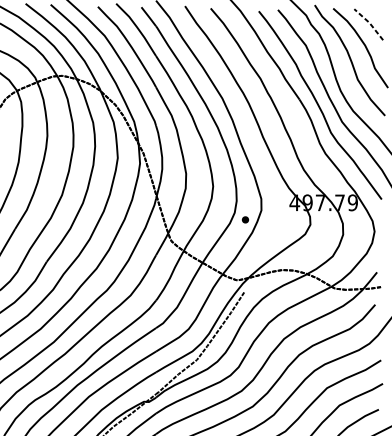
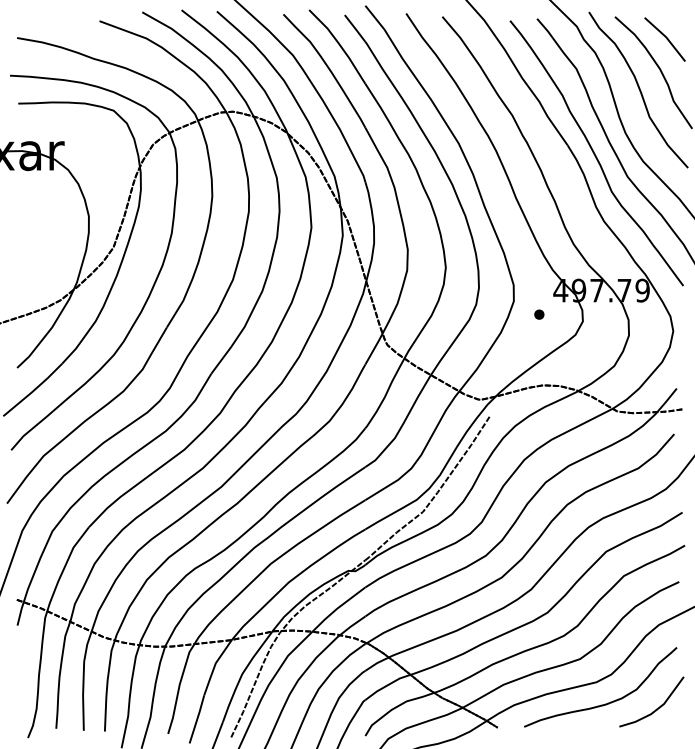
line: (369, 23) -> (666, 37), dashed -> solid
part: (245, 219) -> (539, 314), moved

